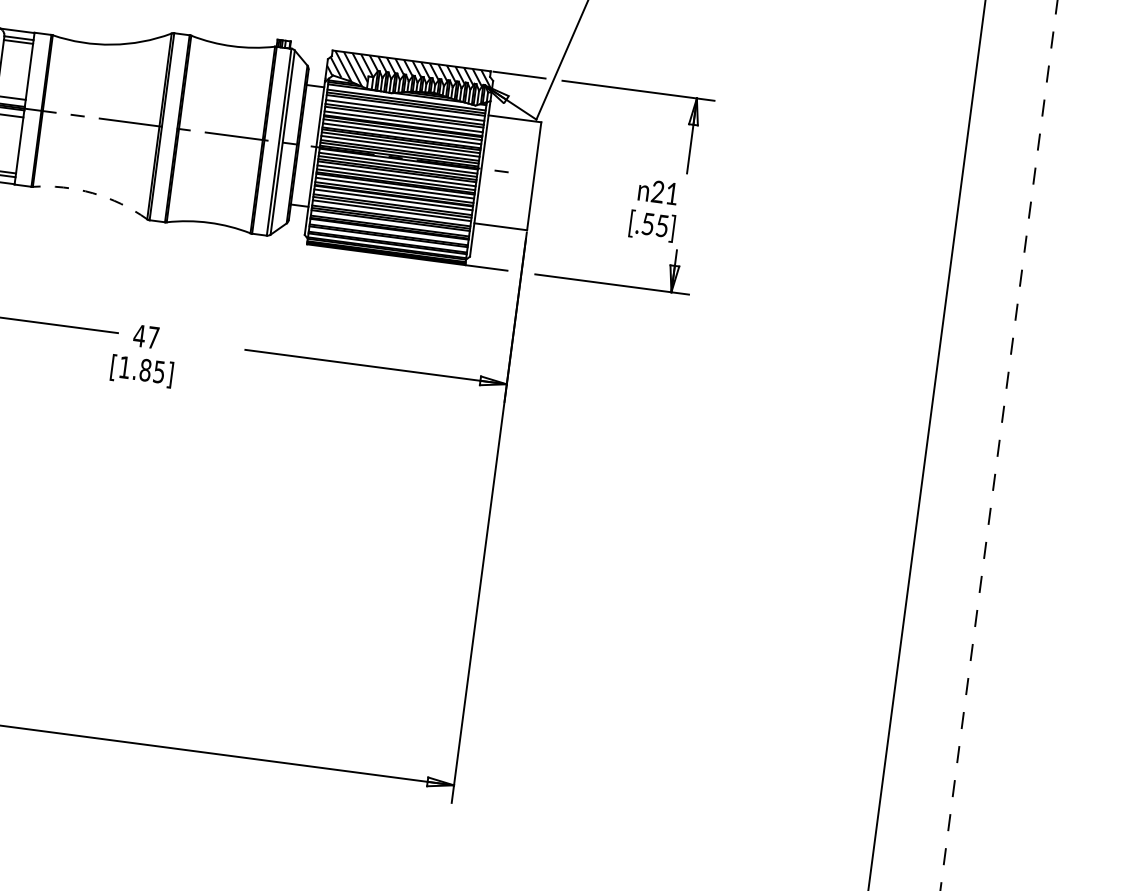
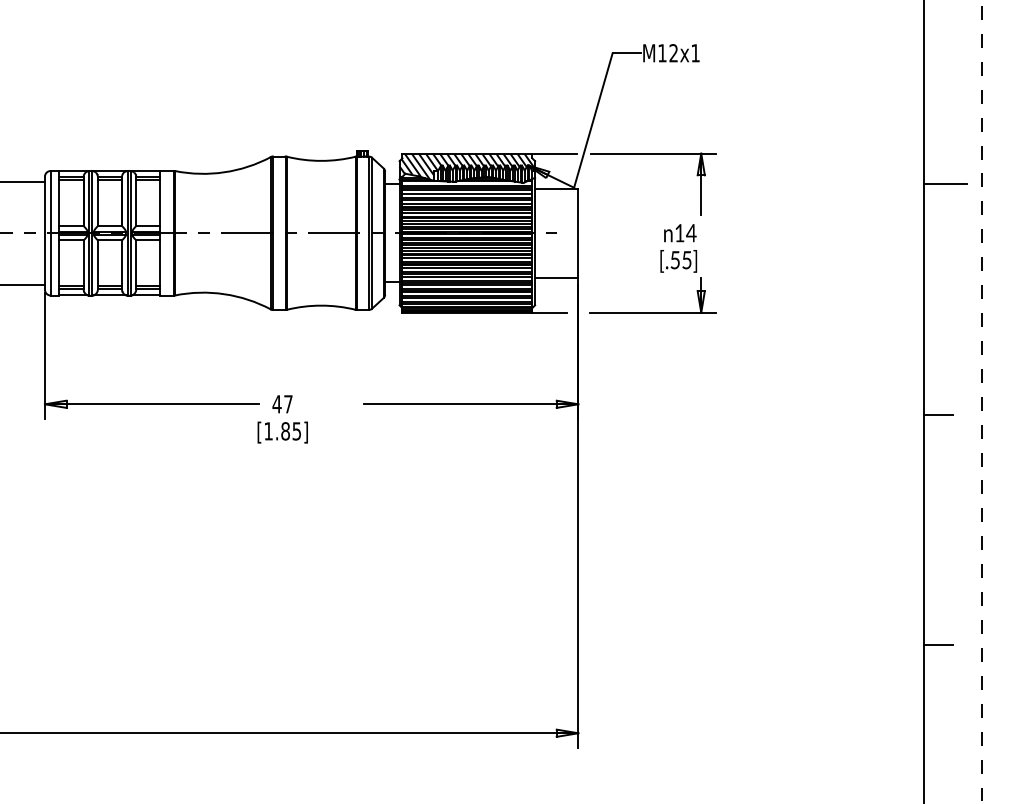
line: (989, 174) -> (945, 183), added
arc: (93, 193) -> (224, 294), dashed -> solid
text: (664, 193) -> (685, 233), 21 -> 14
line: (943, 454) -> (937, 414), added
line: (905, 735) -> (937, 645), added

